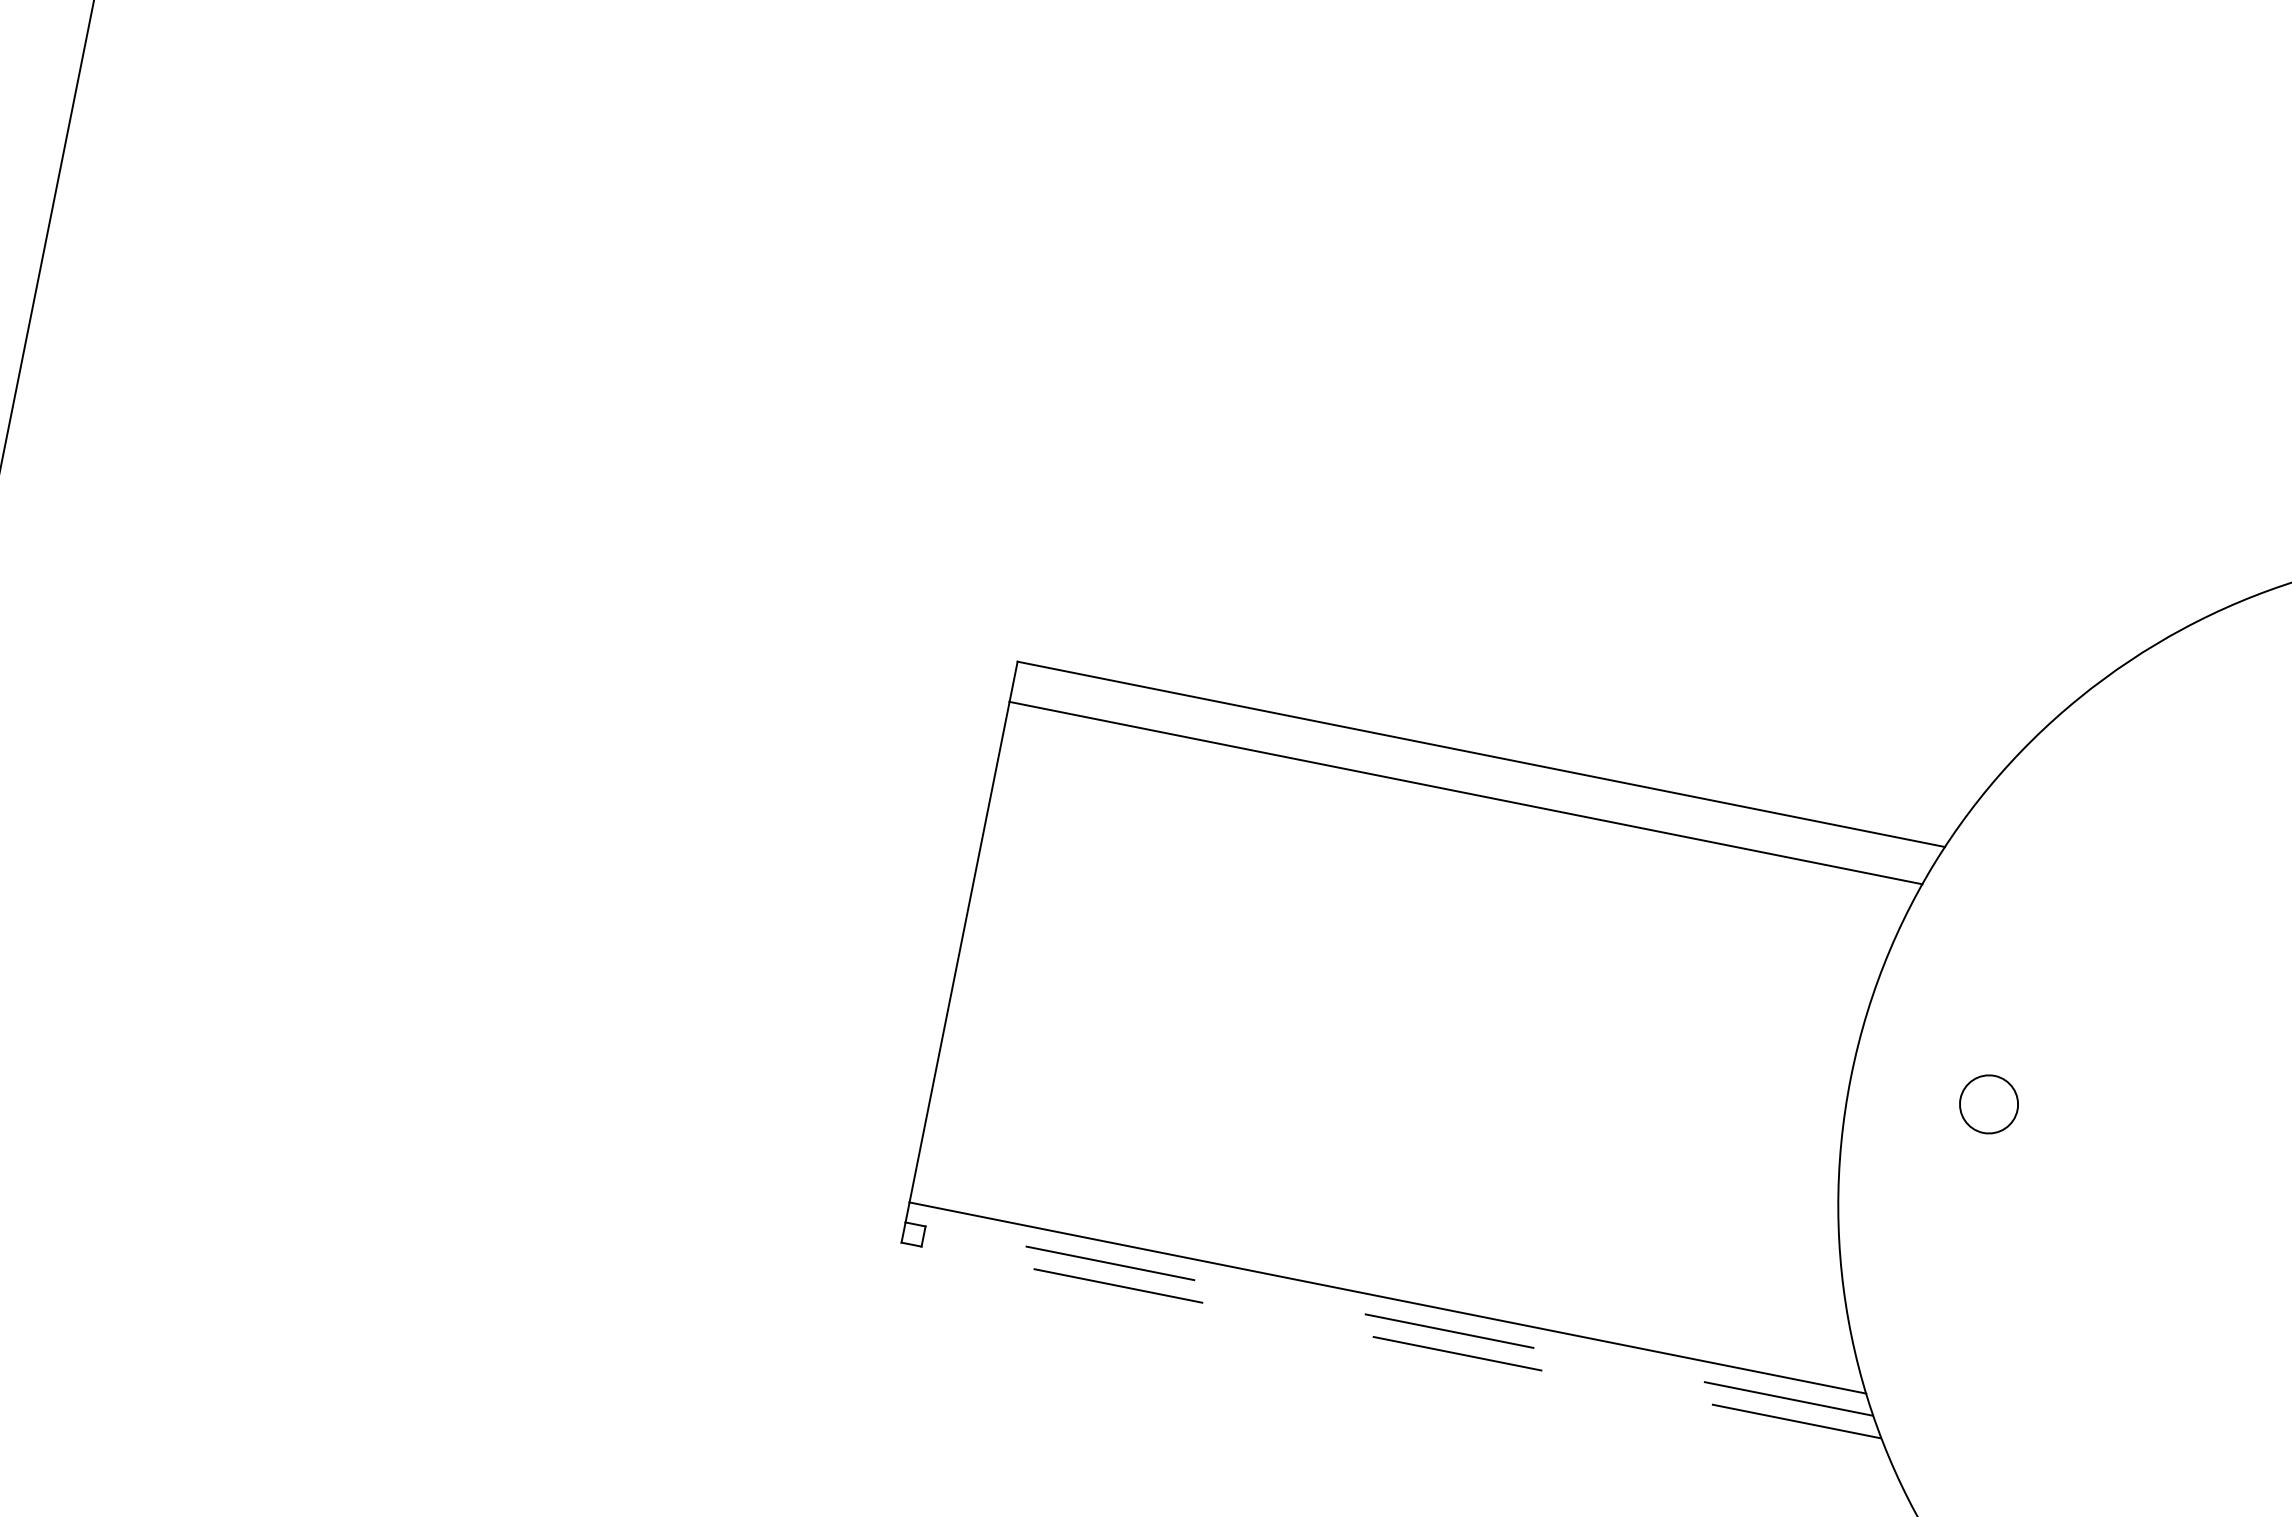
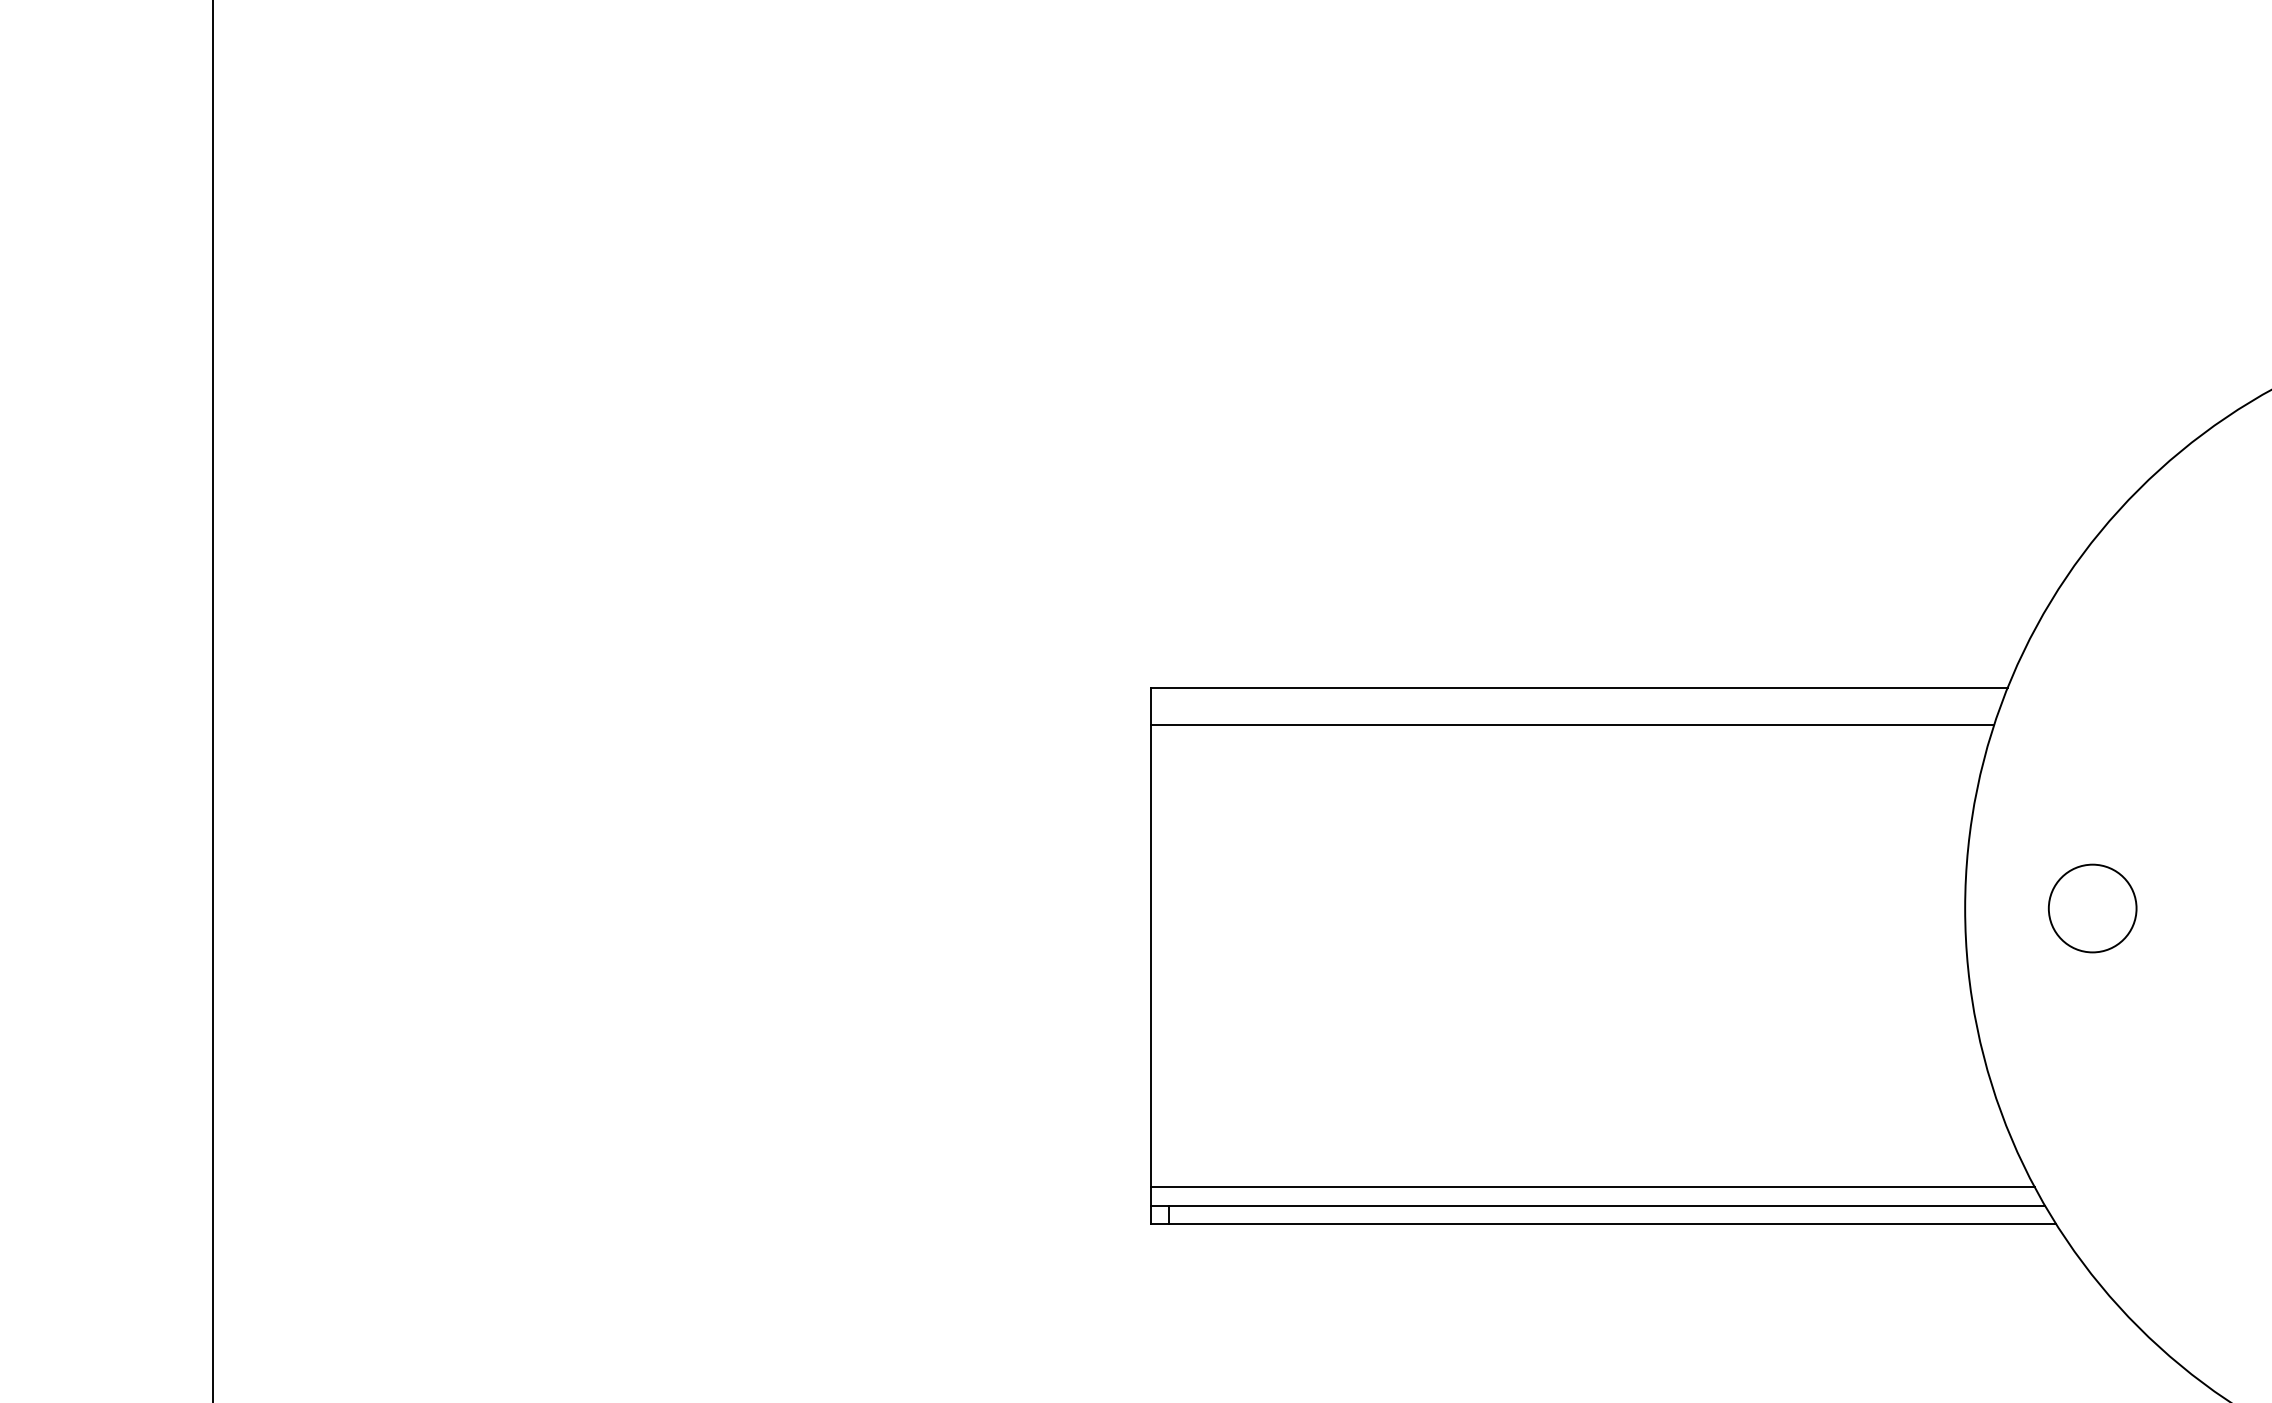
circle: (1988, 1104) -> (2092, 908), size x1.67
line: (1399, 1320) -> (1607, 1205), dashed -> solid
line: (1401, 1342) -> (1612, 1224), dashed -> solid

